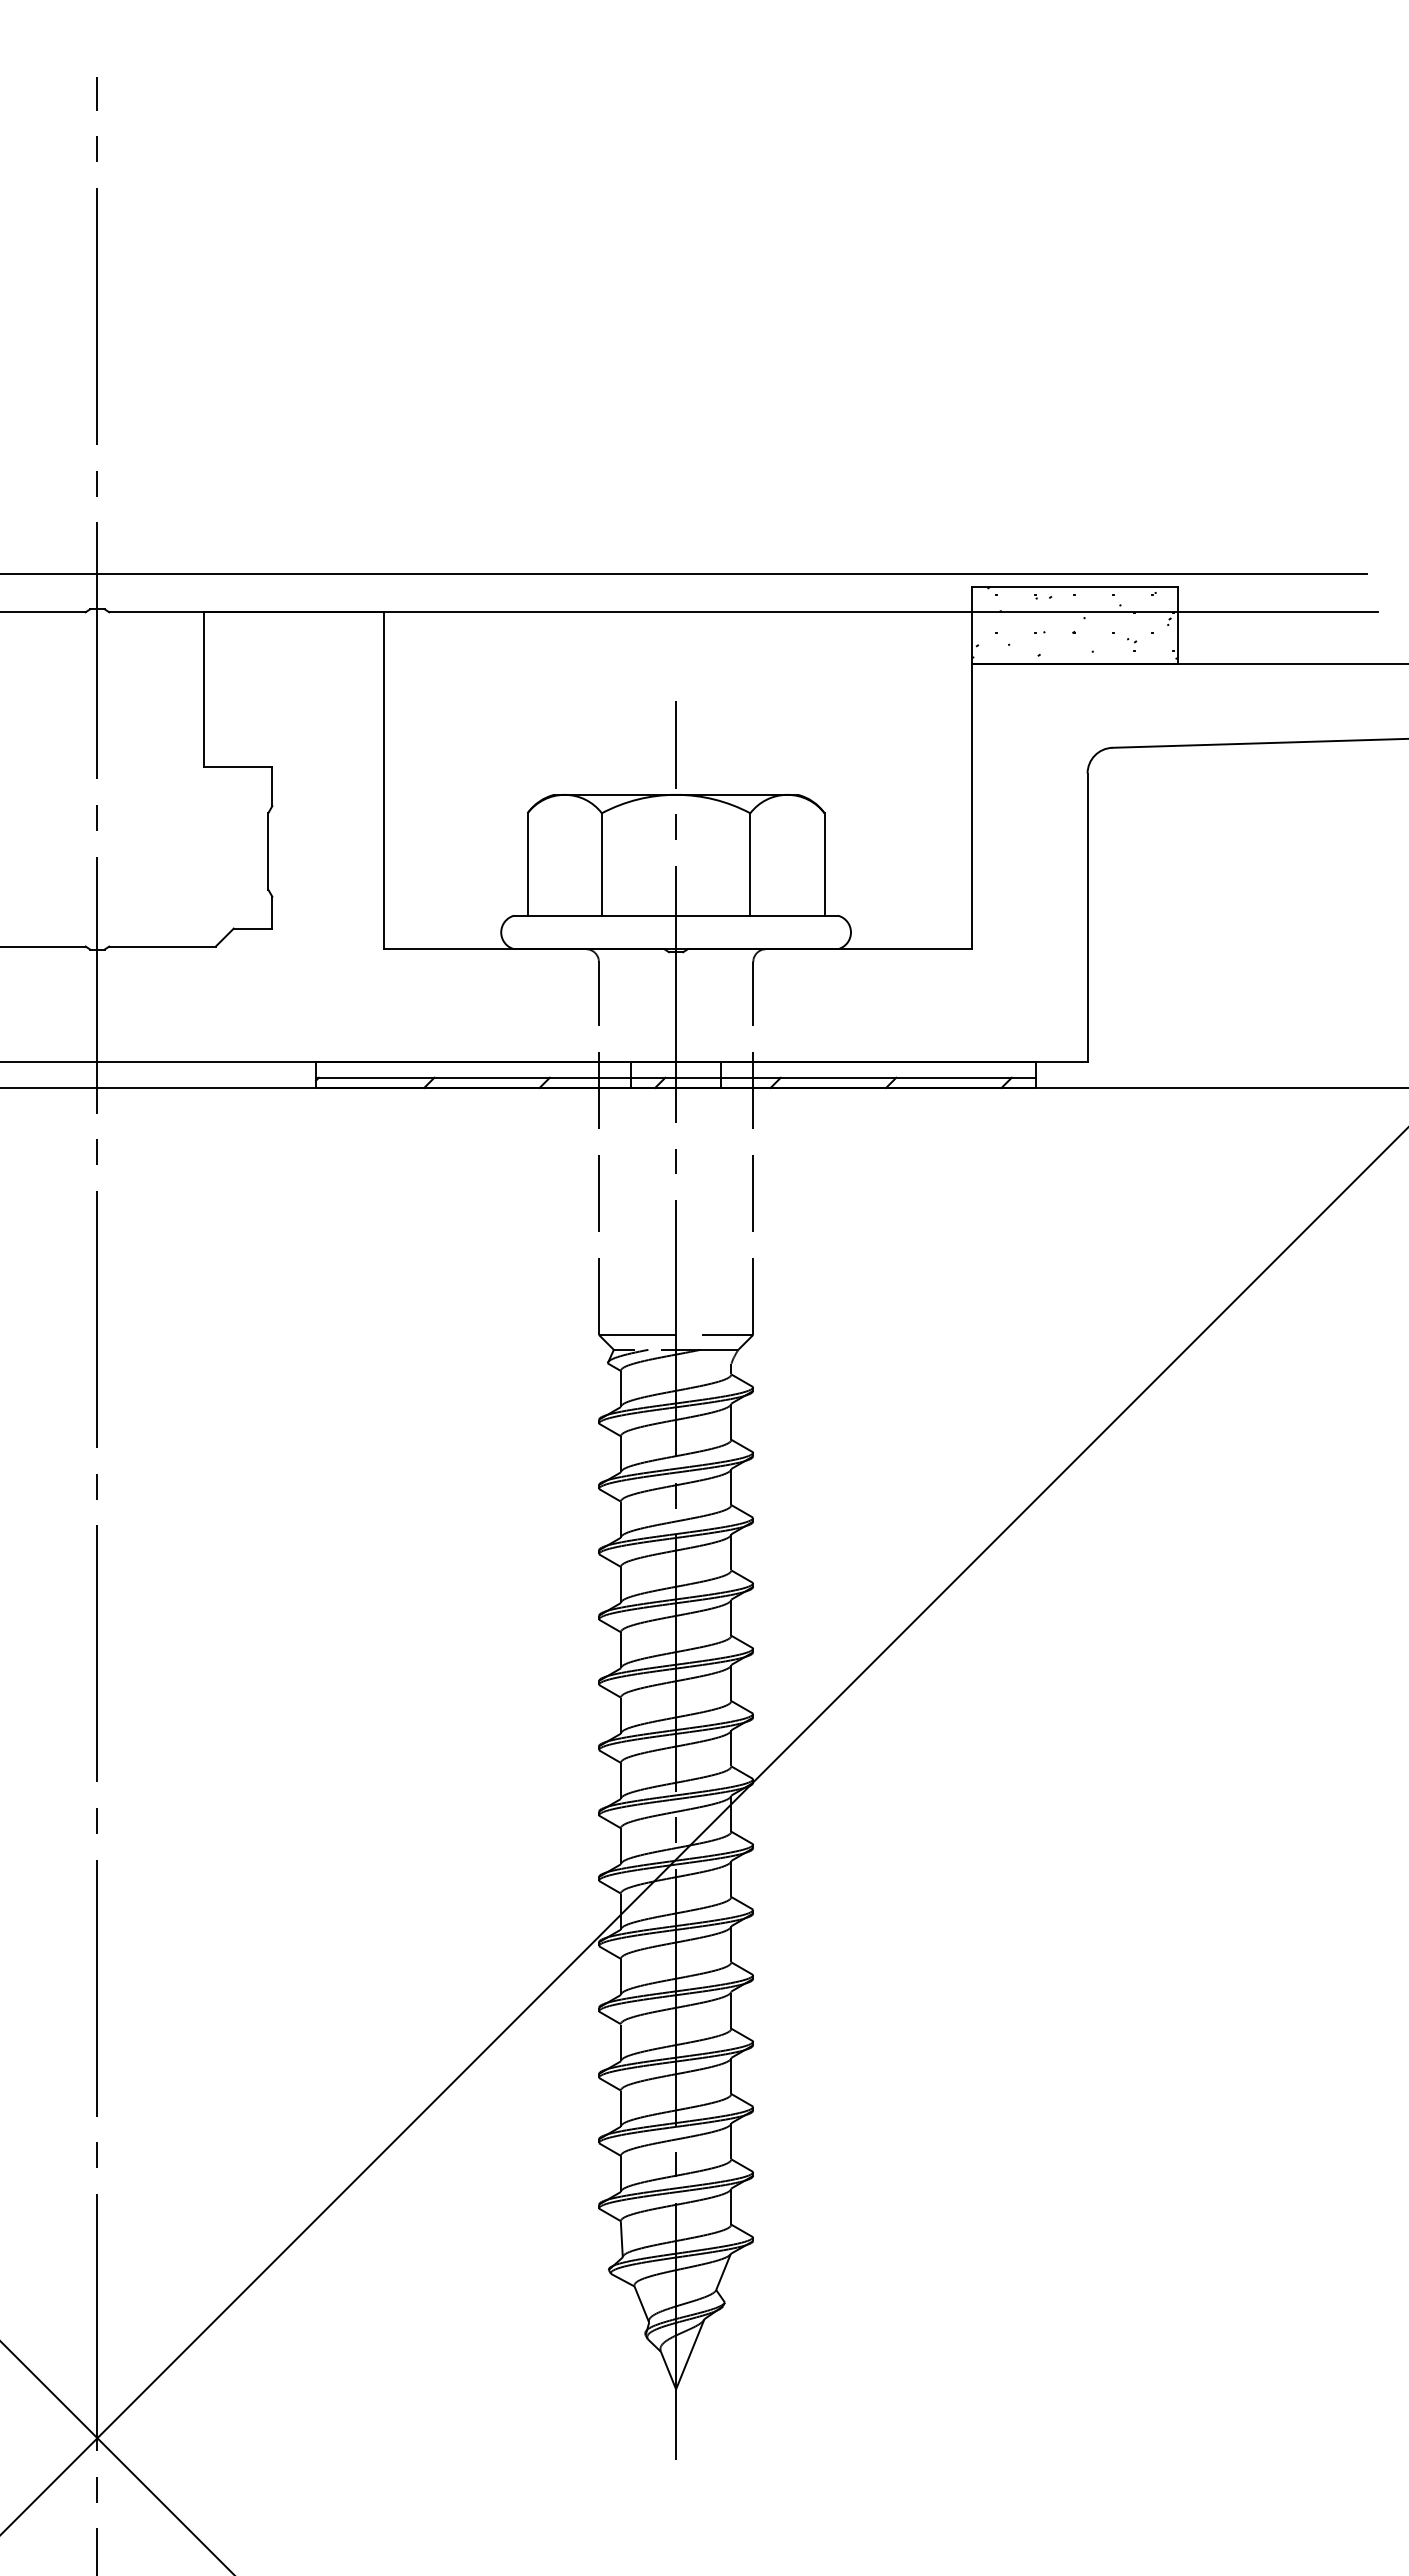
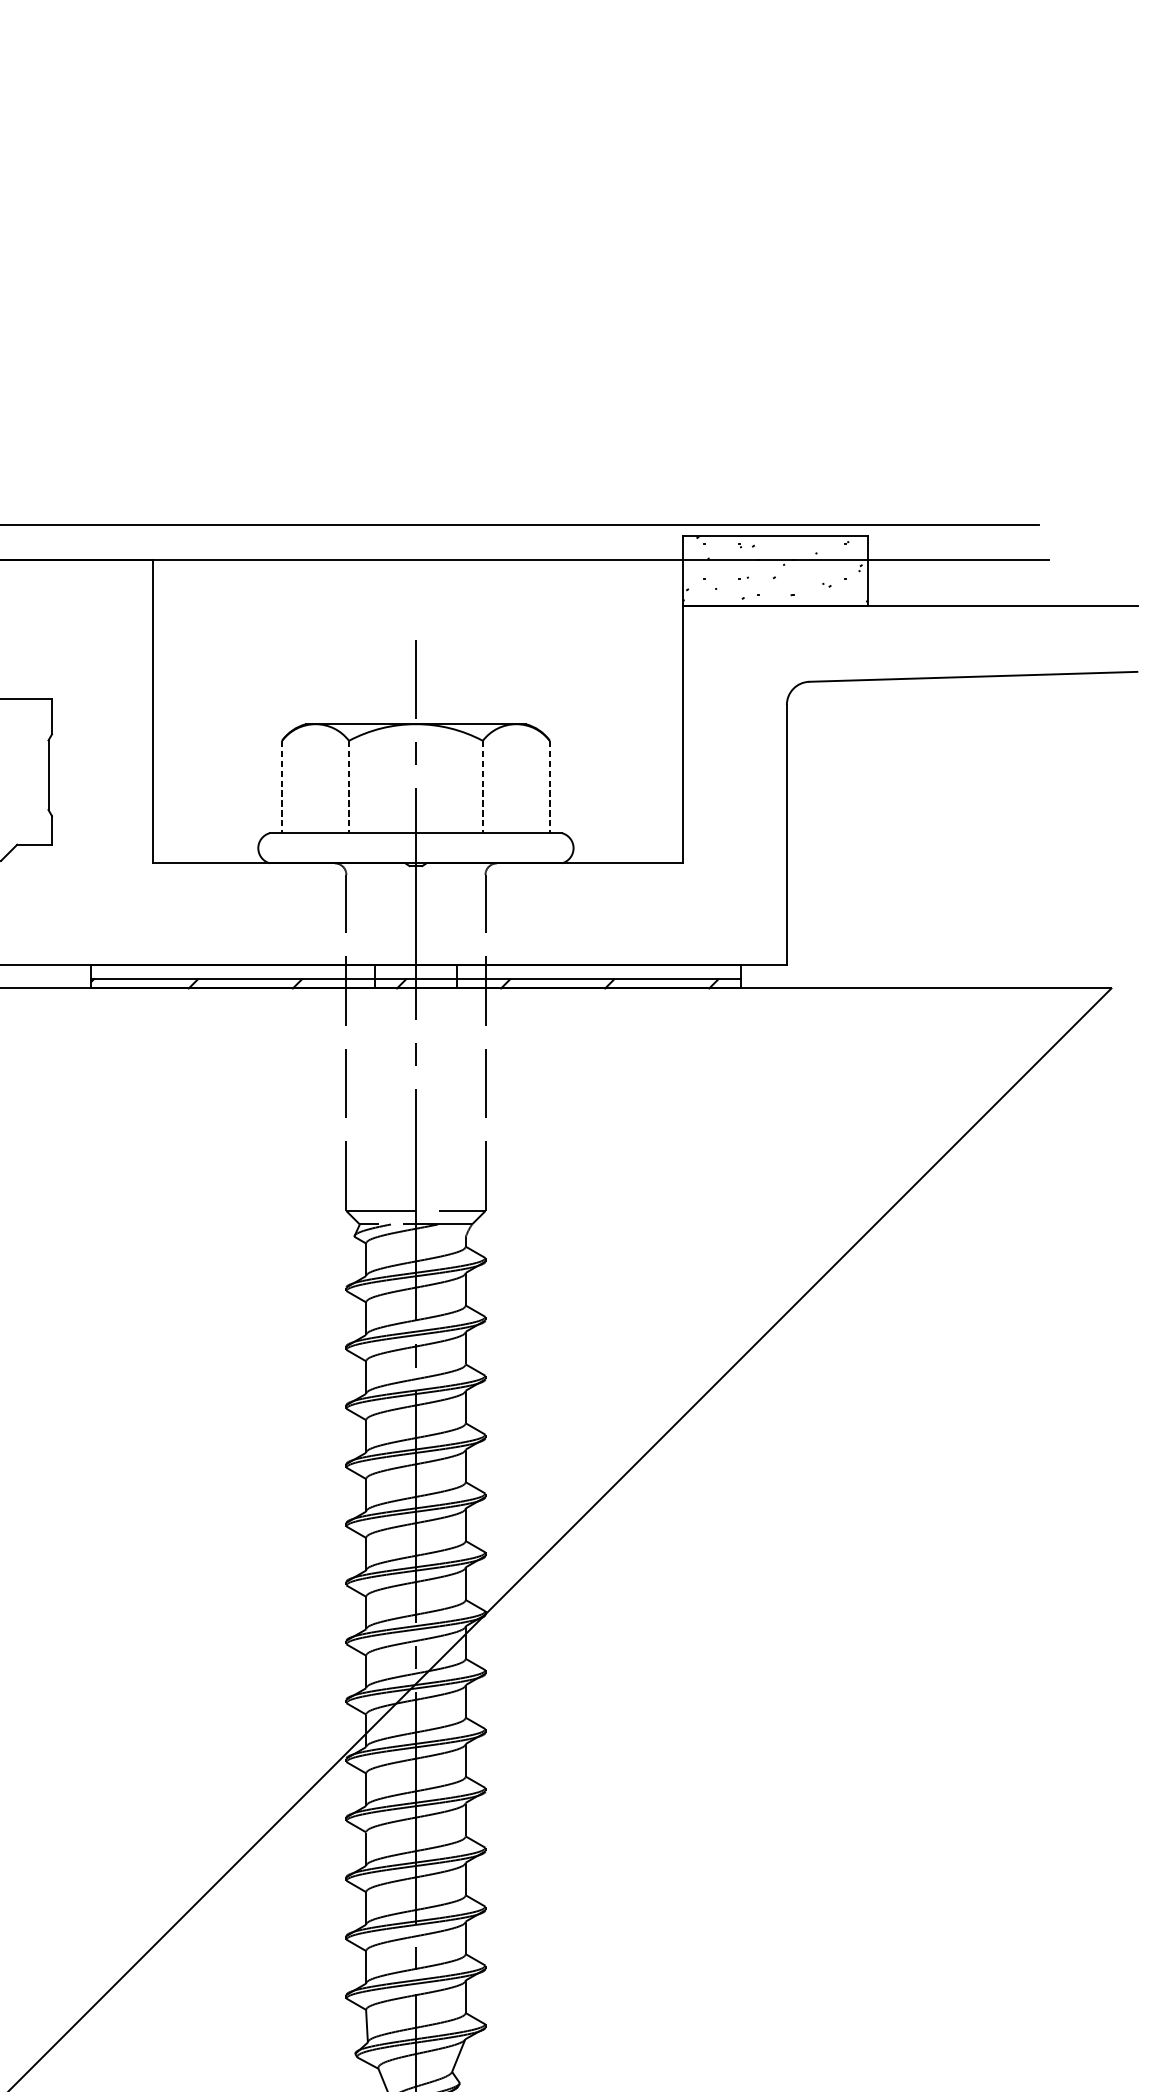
line: (527, 865) -> (281, 787), solid -> dashed
line: (601, 865) -> (348, 787), solid -> dashed
line: (750, 865) -> (483, 787), solid -> dashed
line: (824, 865) -> (549, 787), solid -> dashed

